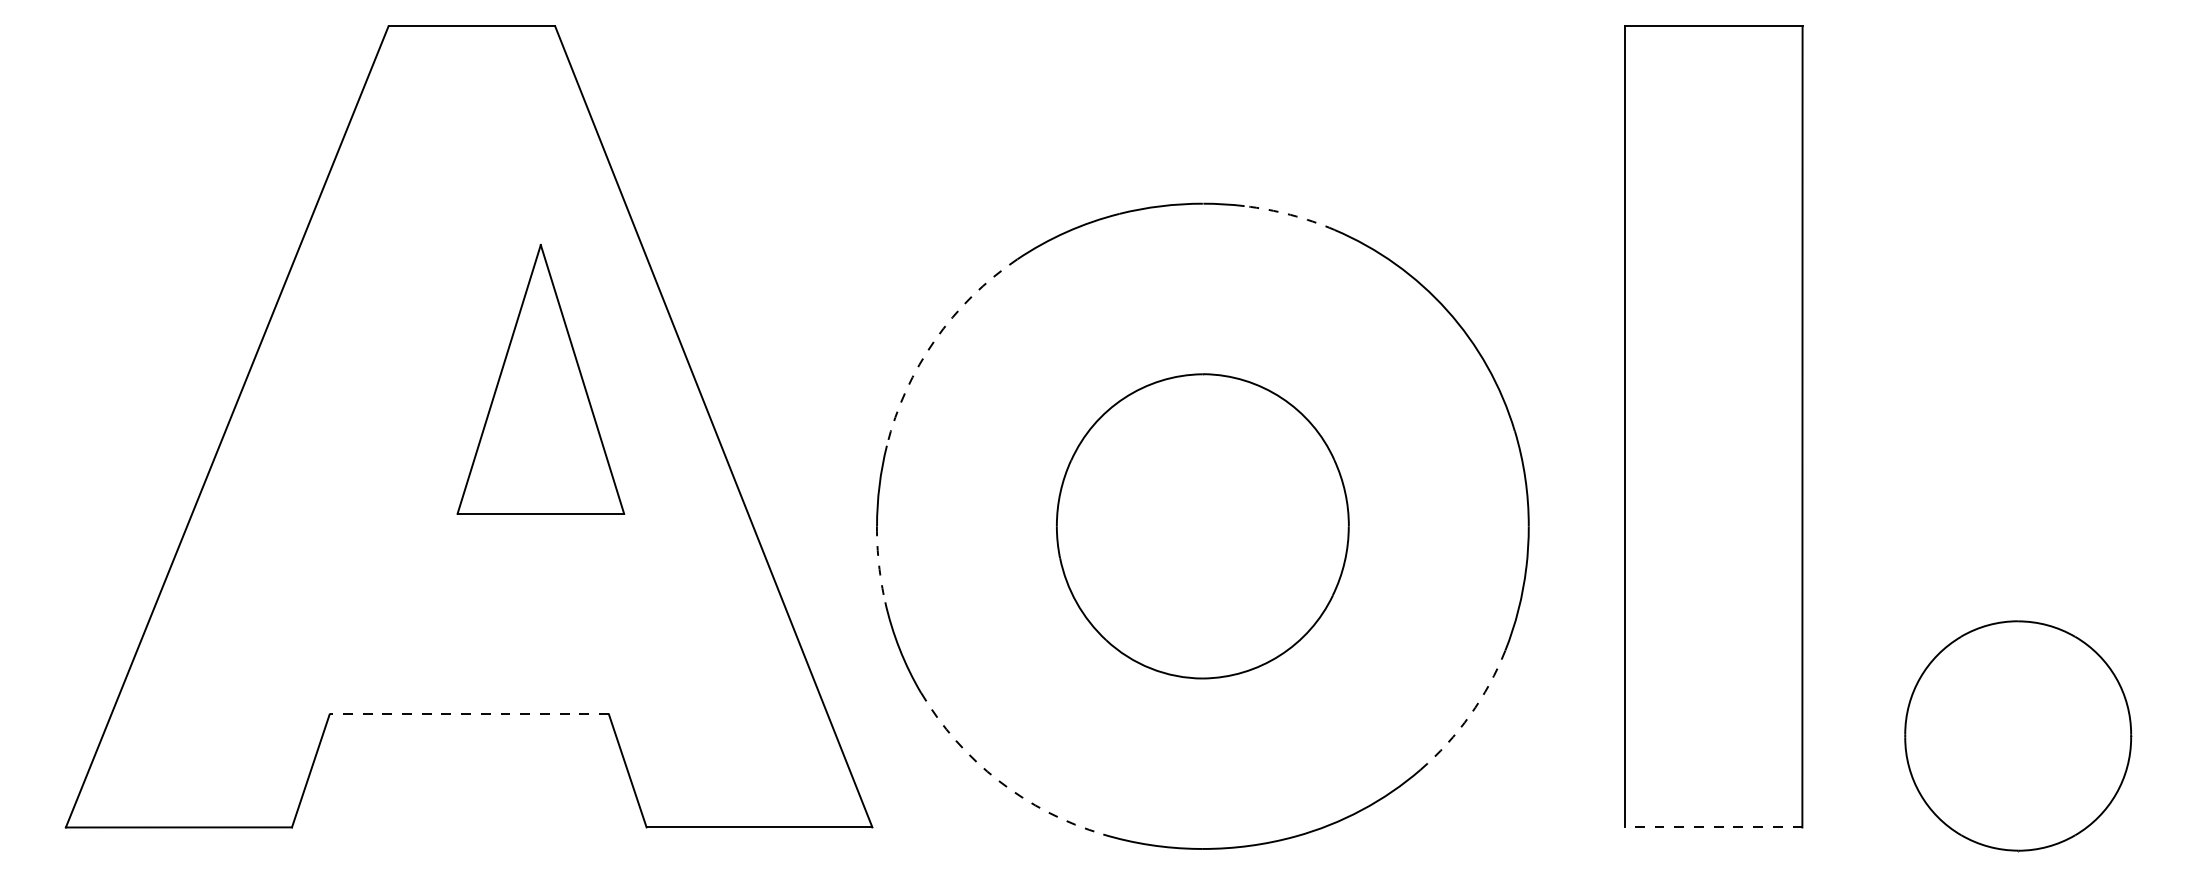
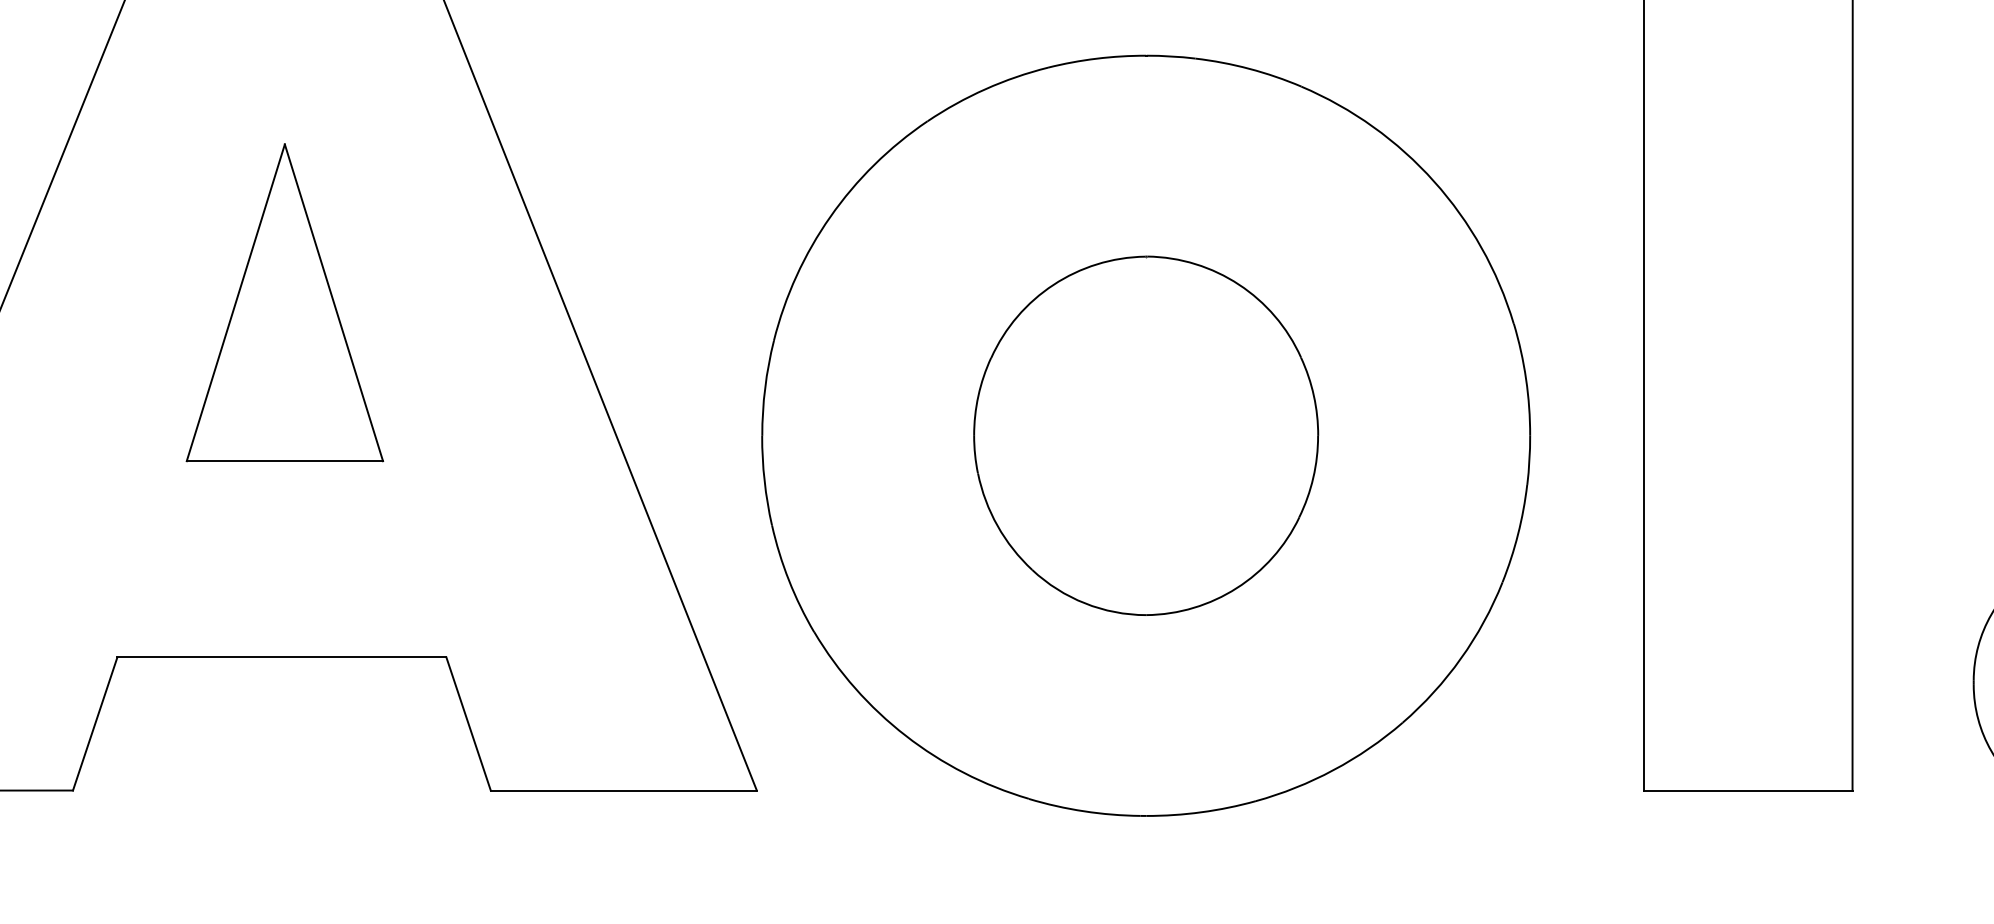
arc: (1290, 214) -> (1249, 68), dashed -> solid
arc: (934, 340) -> (829, 216), dashed -> solid
part: (540, 379) -> (284, 302), moved
arc: (879, 564) -> (765, 480), dashed -> solid
line: (469, 714) -> (282, 657), dashed -> solid
arc: (1470, 715) -> (1461, 658), dashed -> solid
arc: (998, 780) -> (905, 735), dashed -> solid
line: (1713, 827) -> (1747, 790), dashed -> solid

